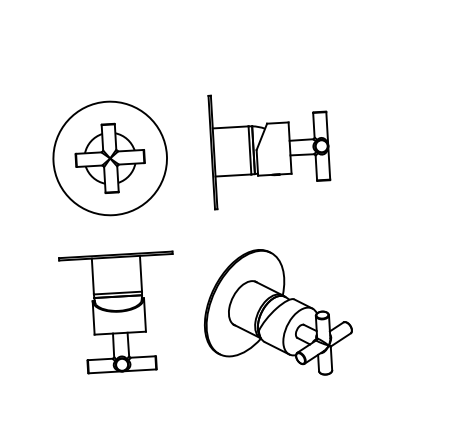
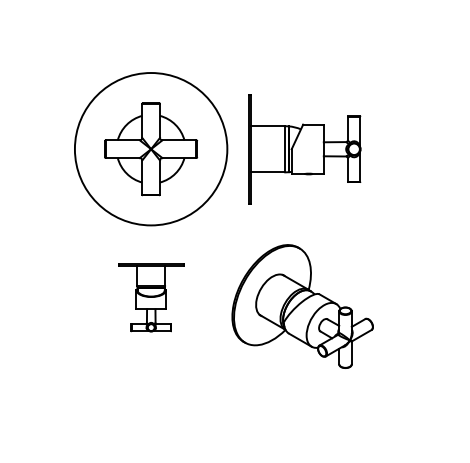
part: (109, 158) -> (150, 149), size x1.4
part: (119, 312) -> (151, 297), size x0.6

